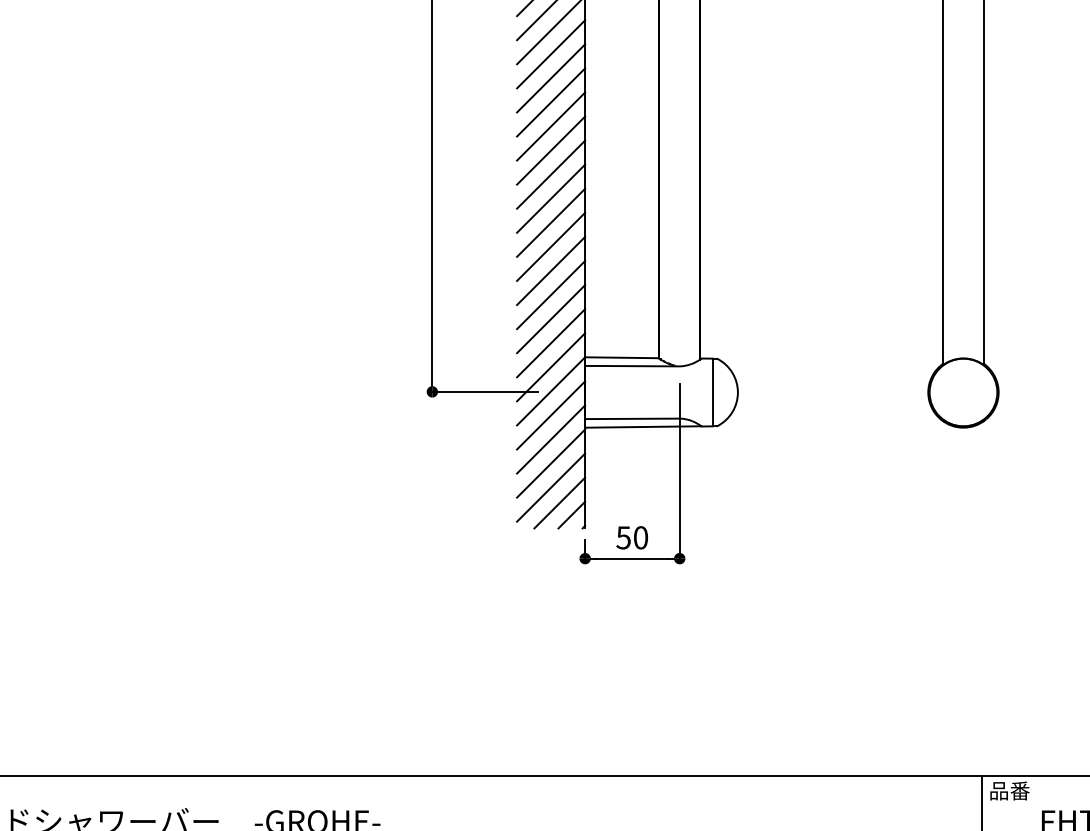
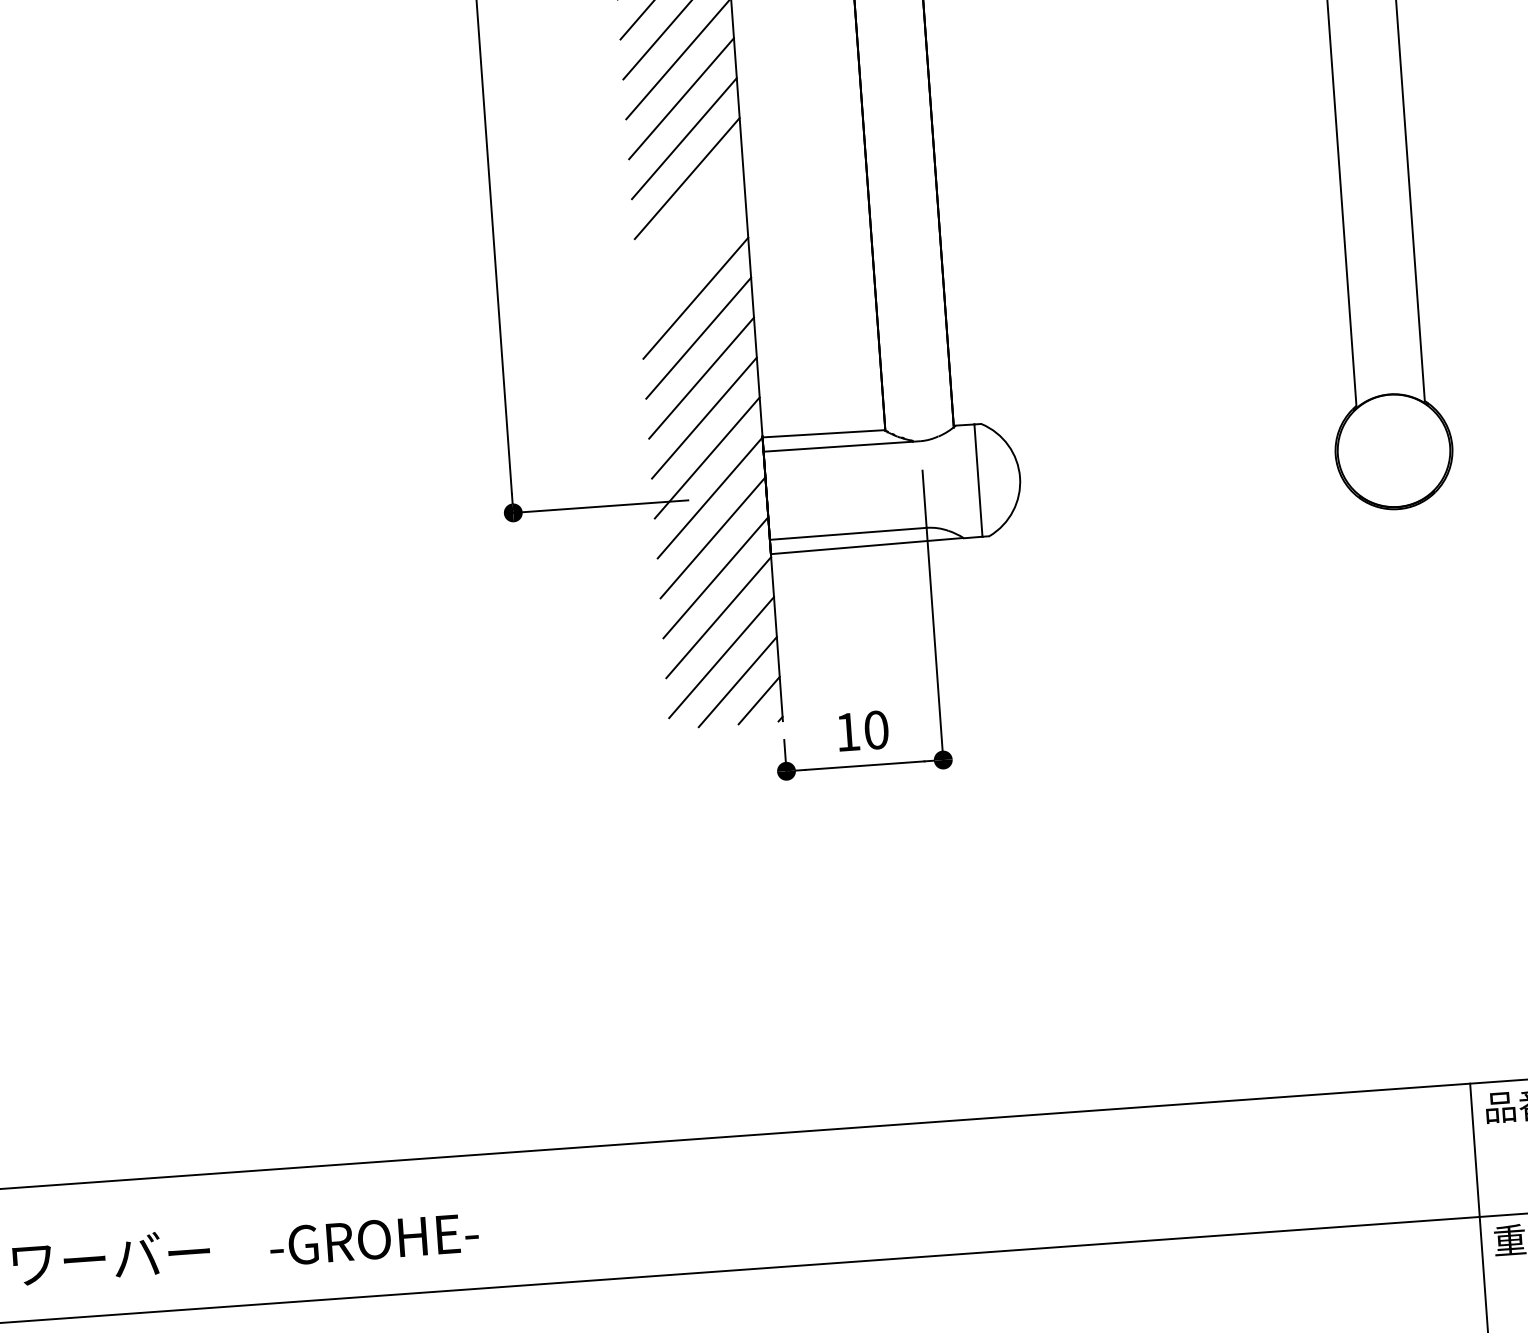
line: (551, 222) -> (690, 217), removed
line: (551, 246) -> (693, 257), removed
text: (623, 537) -> (847, 731), 50 -> 10

